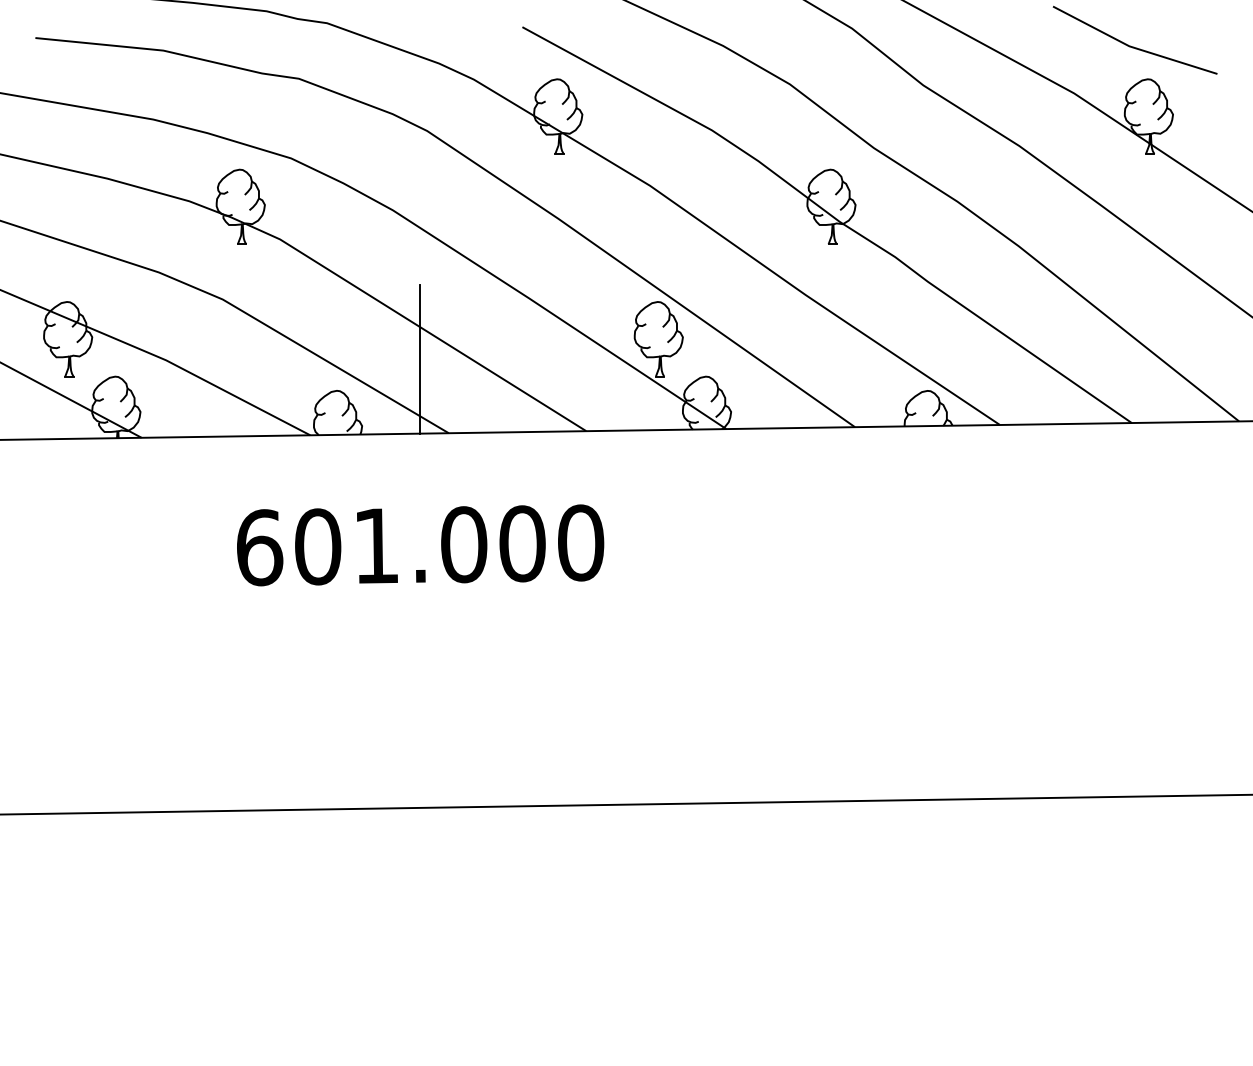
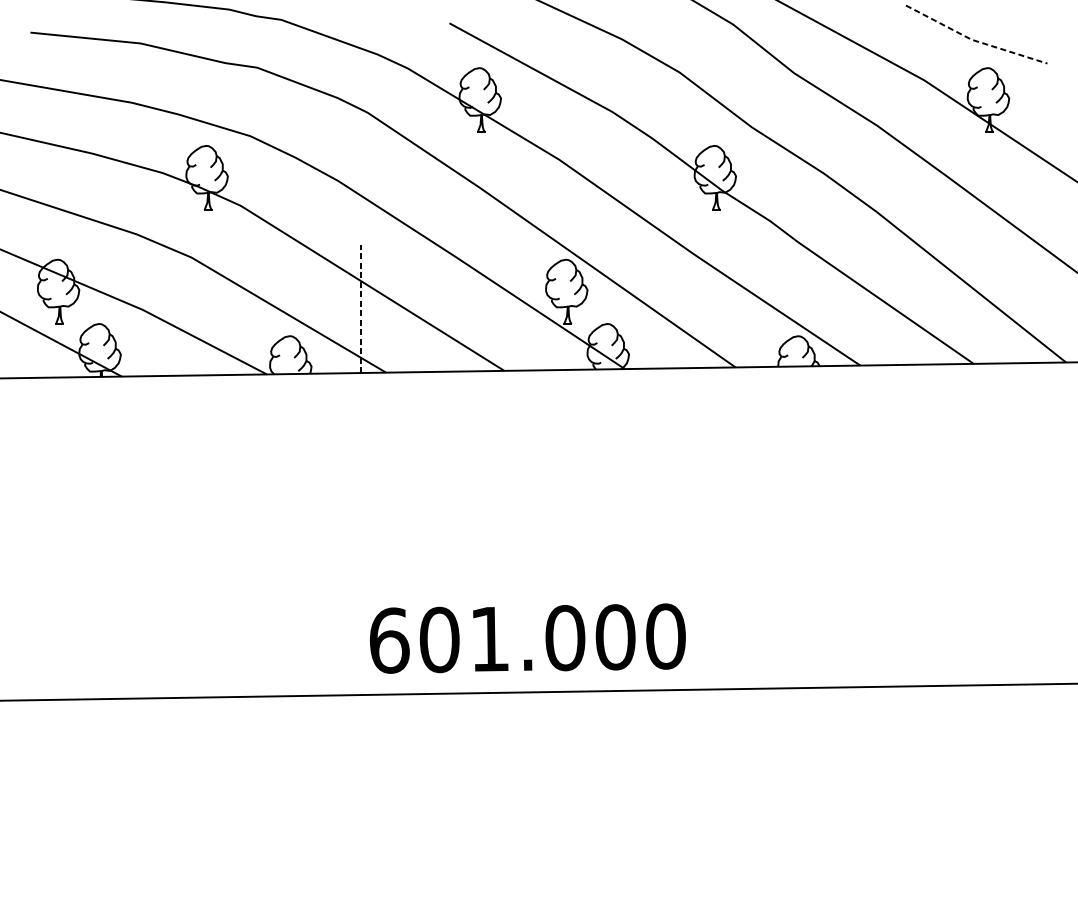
line: (1132, 47) -> (974, 40), solid -> dashed
line: (419, 358) -> (360, 308), solid -> dashed
text: (420, 545) -> (527, 638), moved

